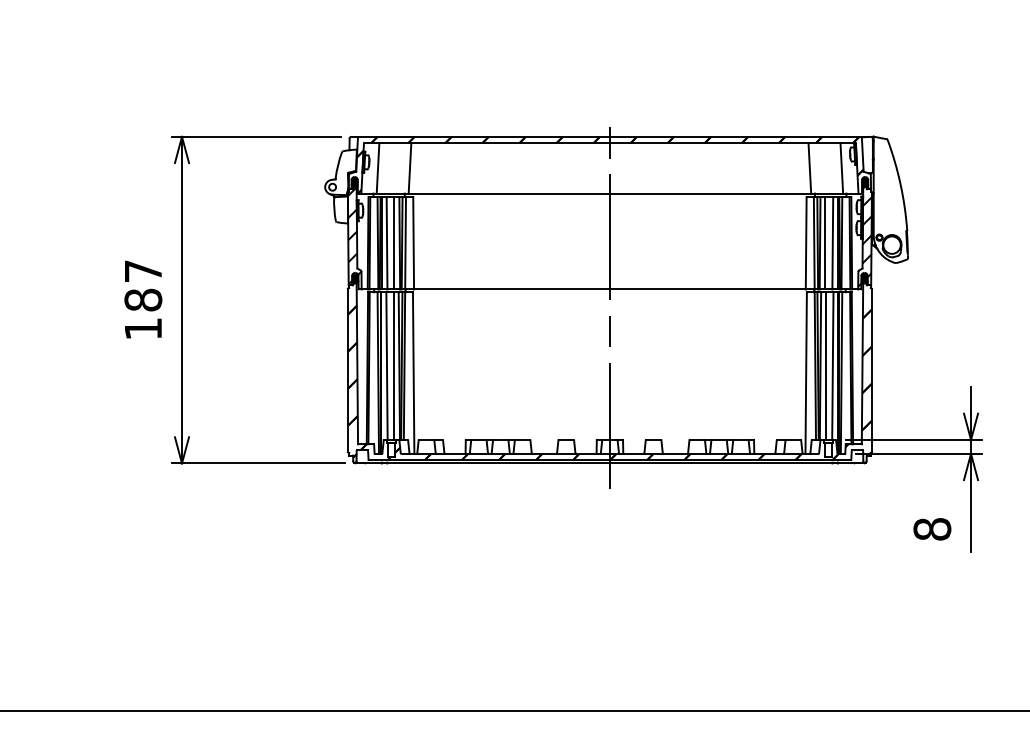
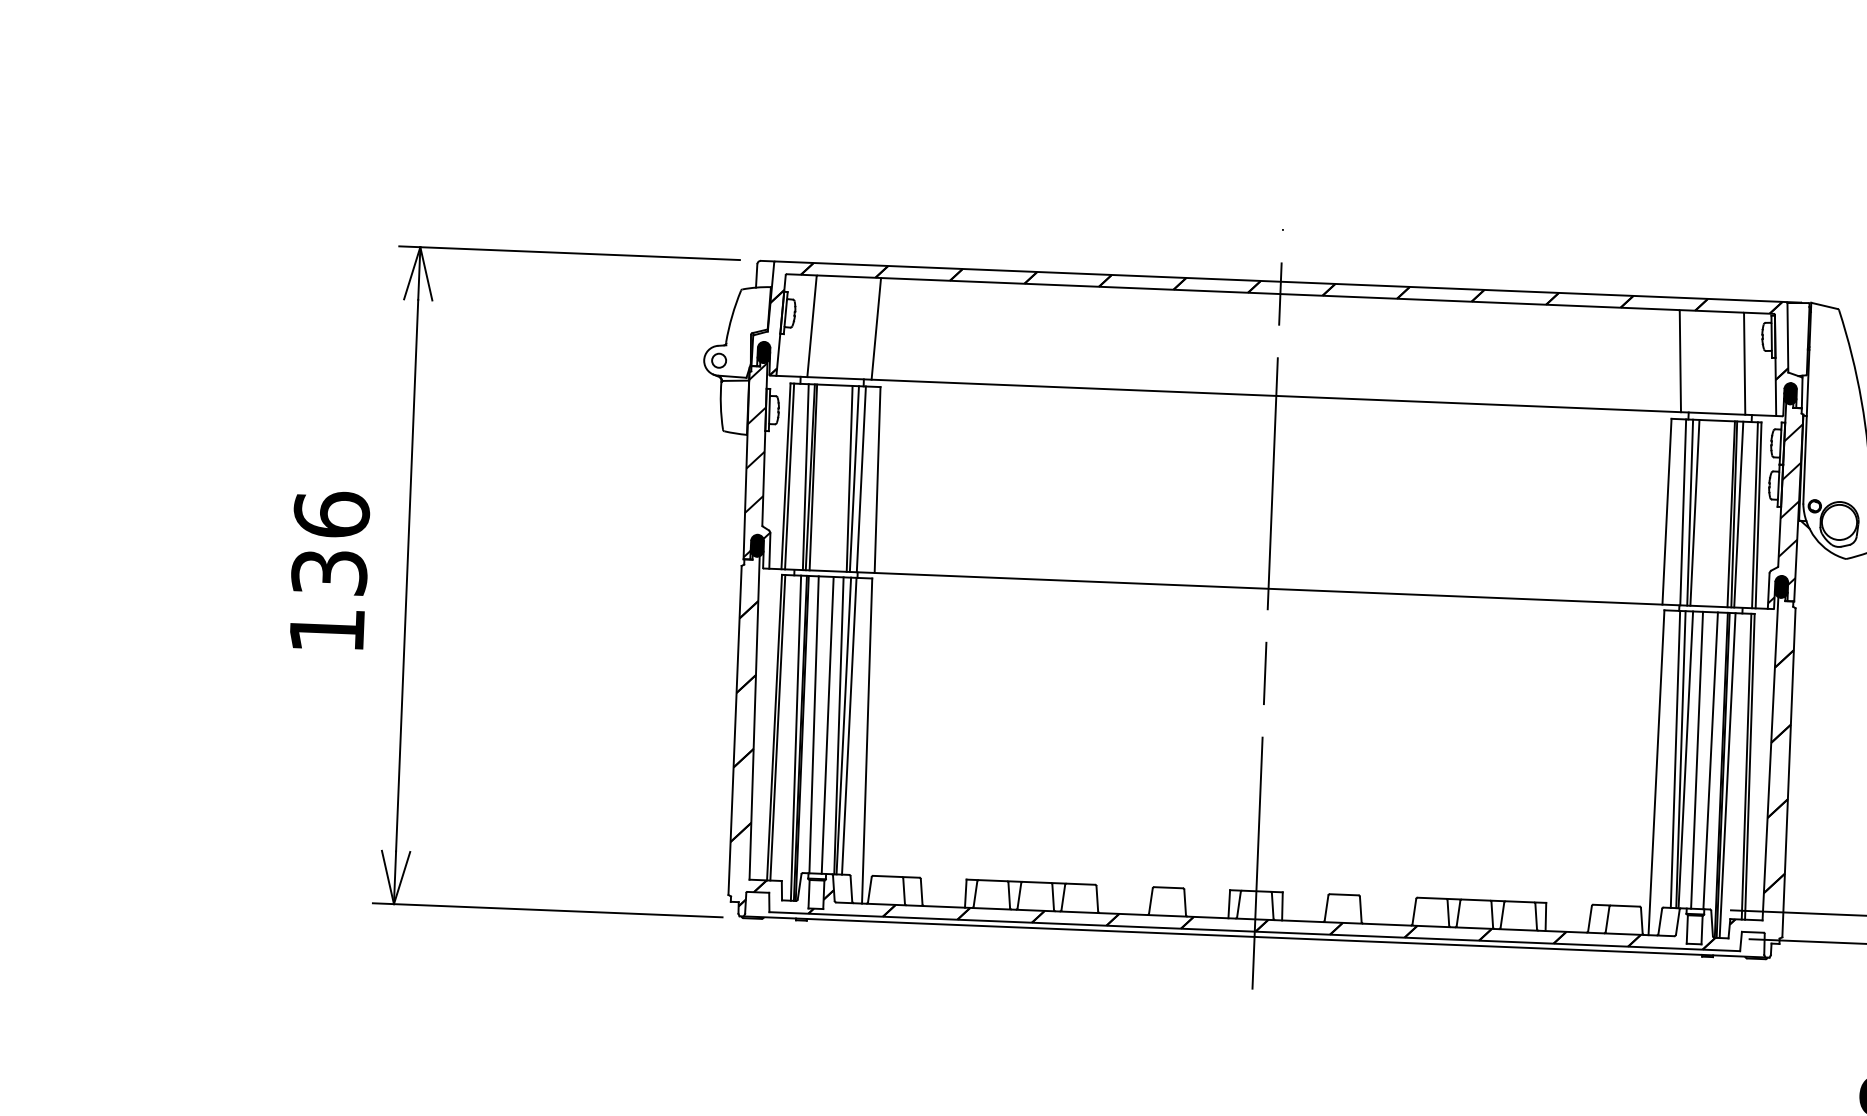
line: (386, 243) -> (822, 478), removed
line: (394, 243) -> (839, 478), removed
line: (825, 243) -> (1705, 513), removed
line: (832, 243) -> (1719, 514), removed
text: (143, 285) -> (330, 543), 187 -> 136

